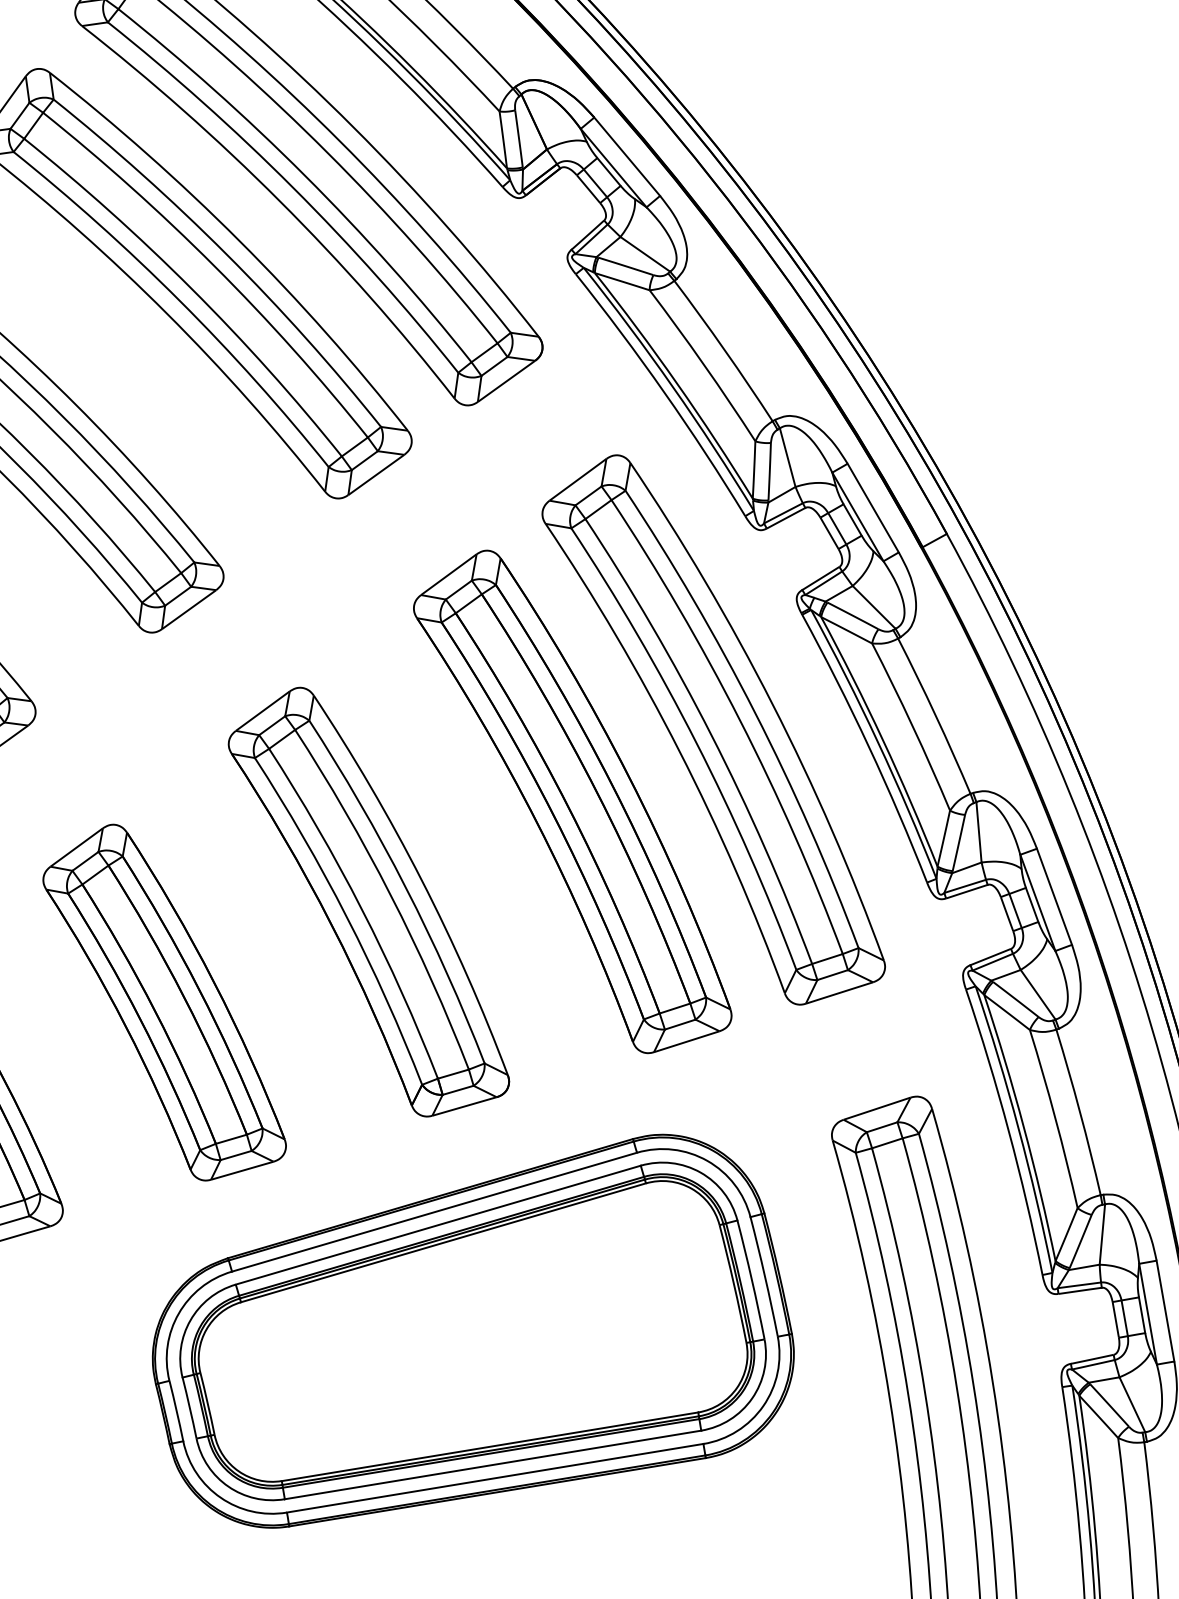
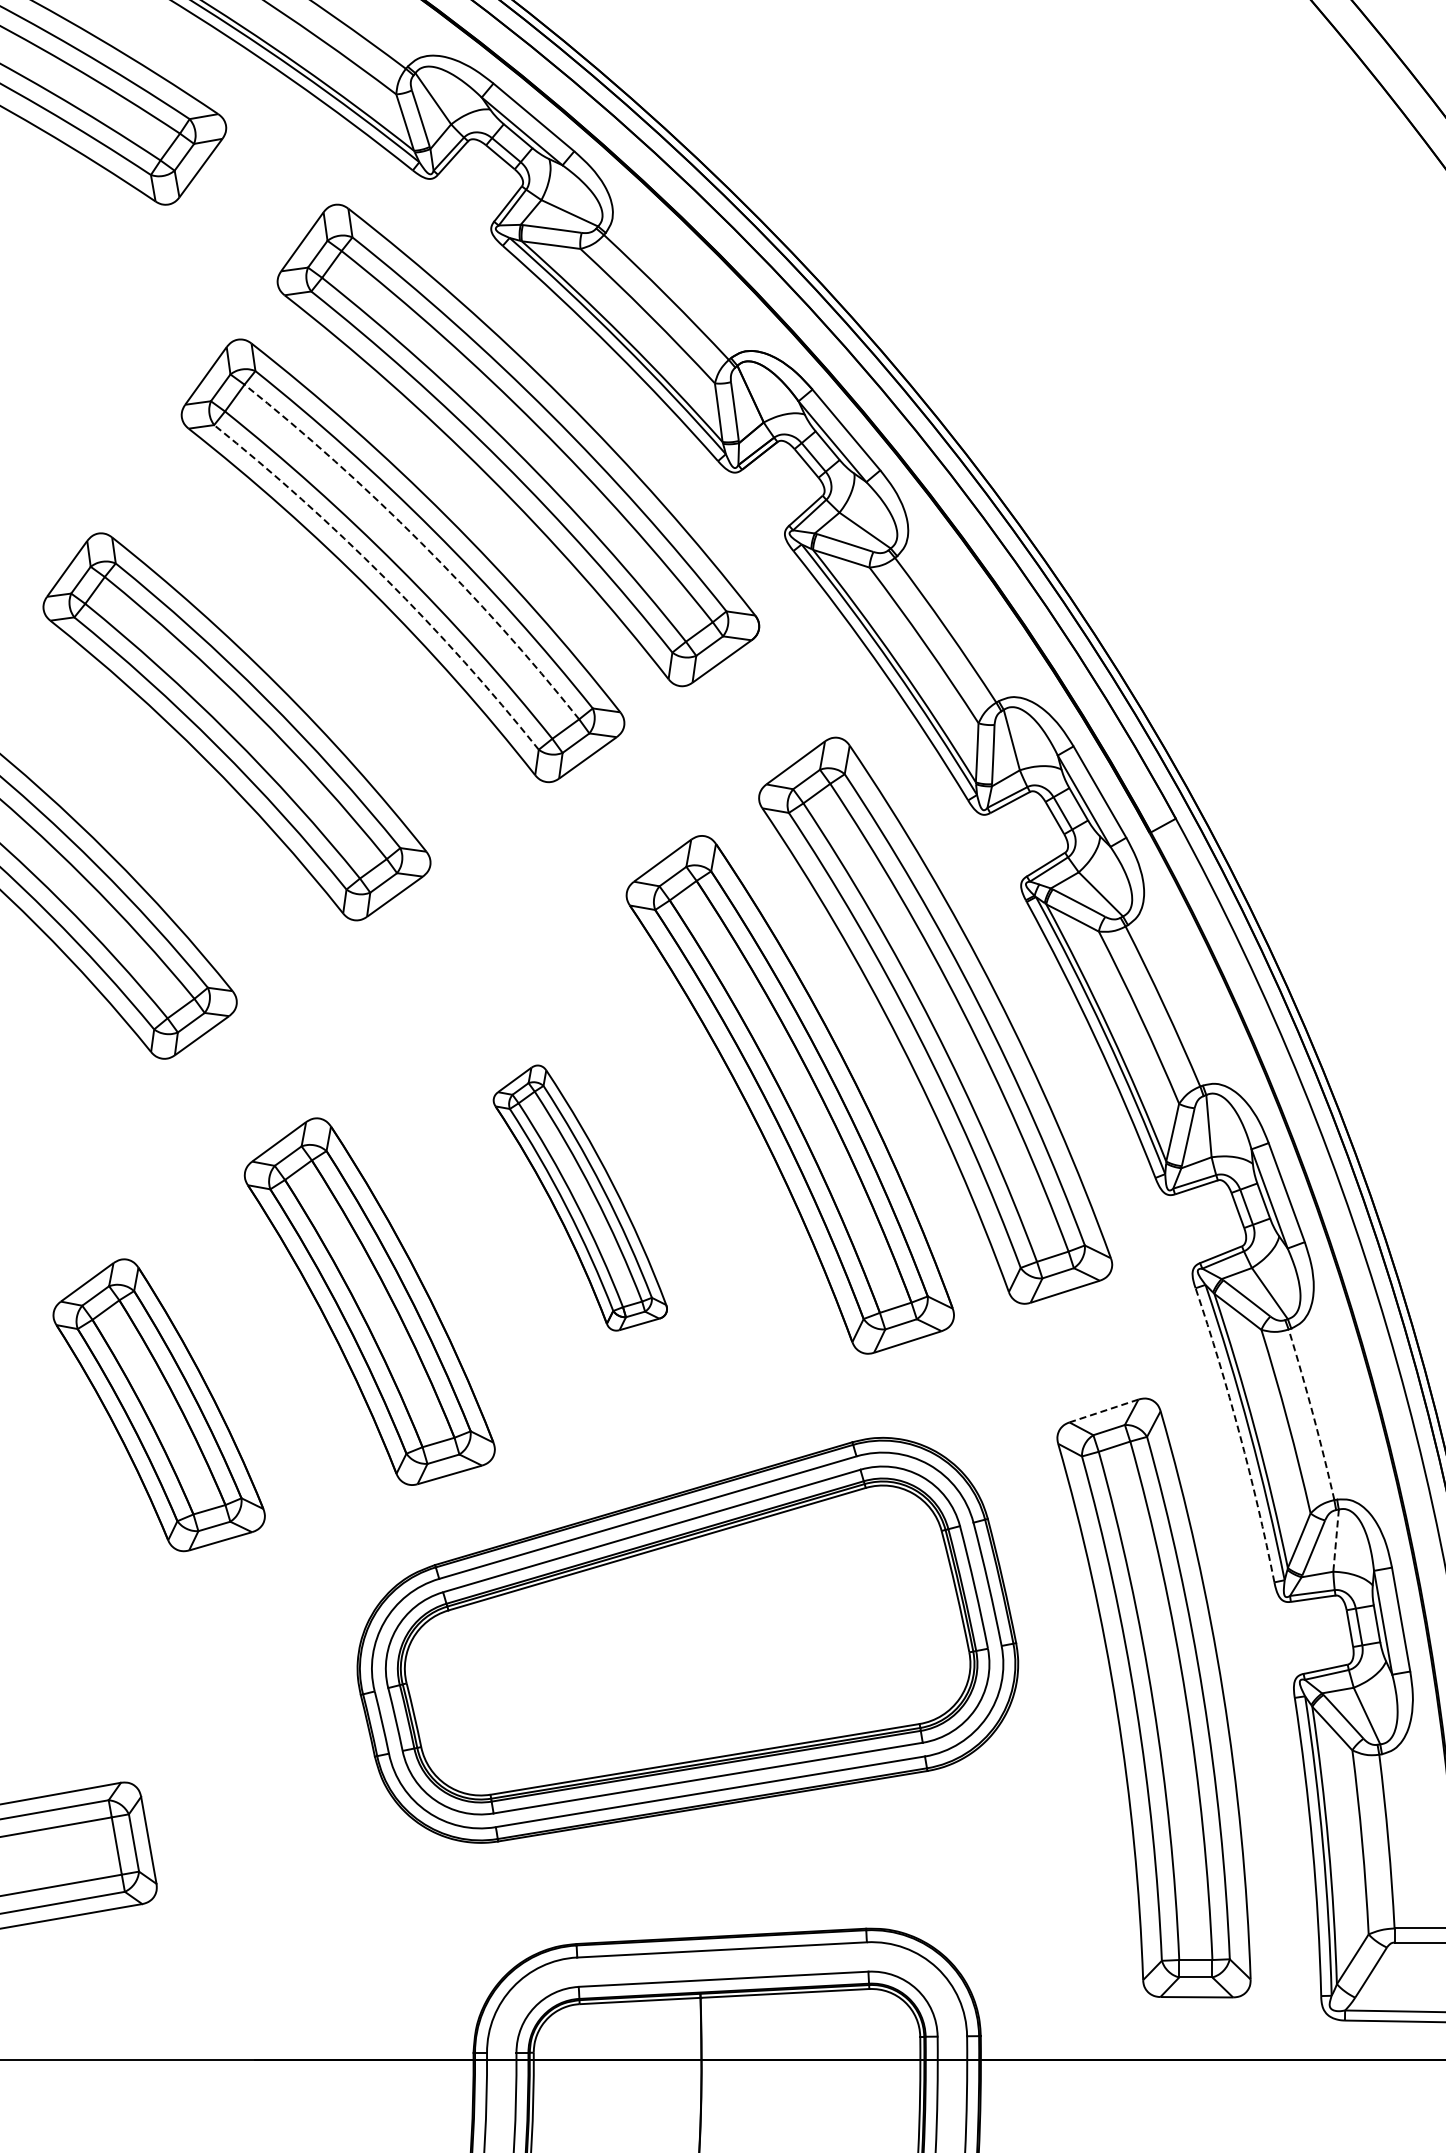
arc: (214, 265) -> (421, 542), solid -> dashed
arc: (179, 300) -> (385, 578), solid -> dashed
part: (369, 901) -> (580, 1197), size x0.6
line: (876, 1109) -> (1103, 1411), solid -> dashed
arc: (1080, 1112) -> (1313, 1414), solid -> dashed
arc: (1008, 1131) -> (1239, 1434), solid -> dashed
line: (1102, 1235) -> (1336, 1541), solid -> dashed

